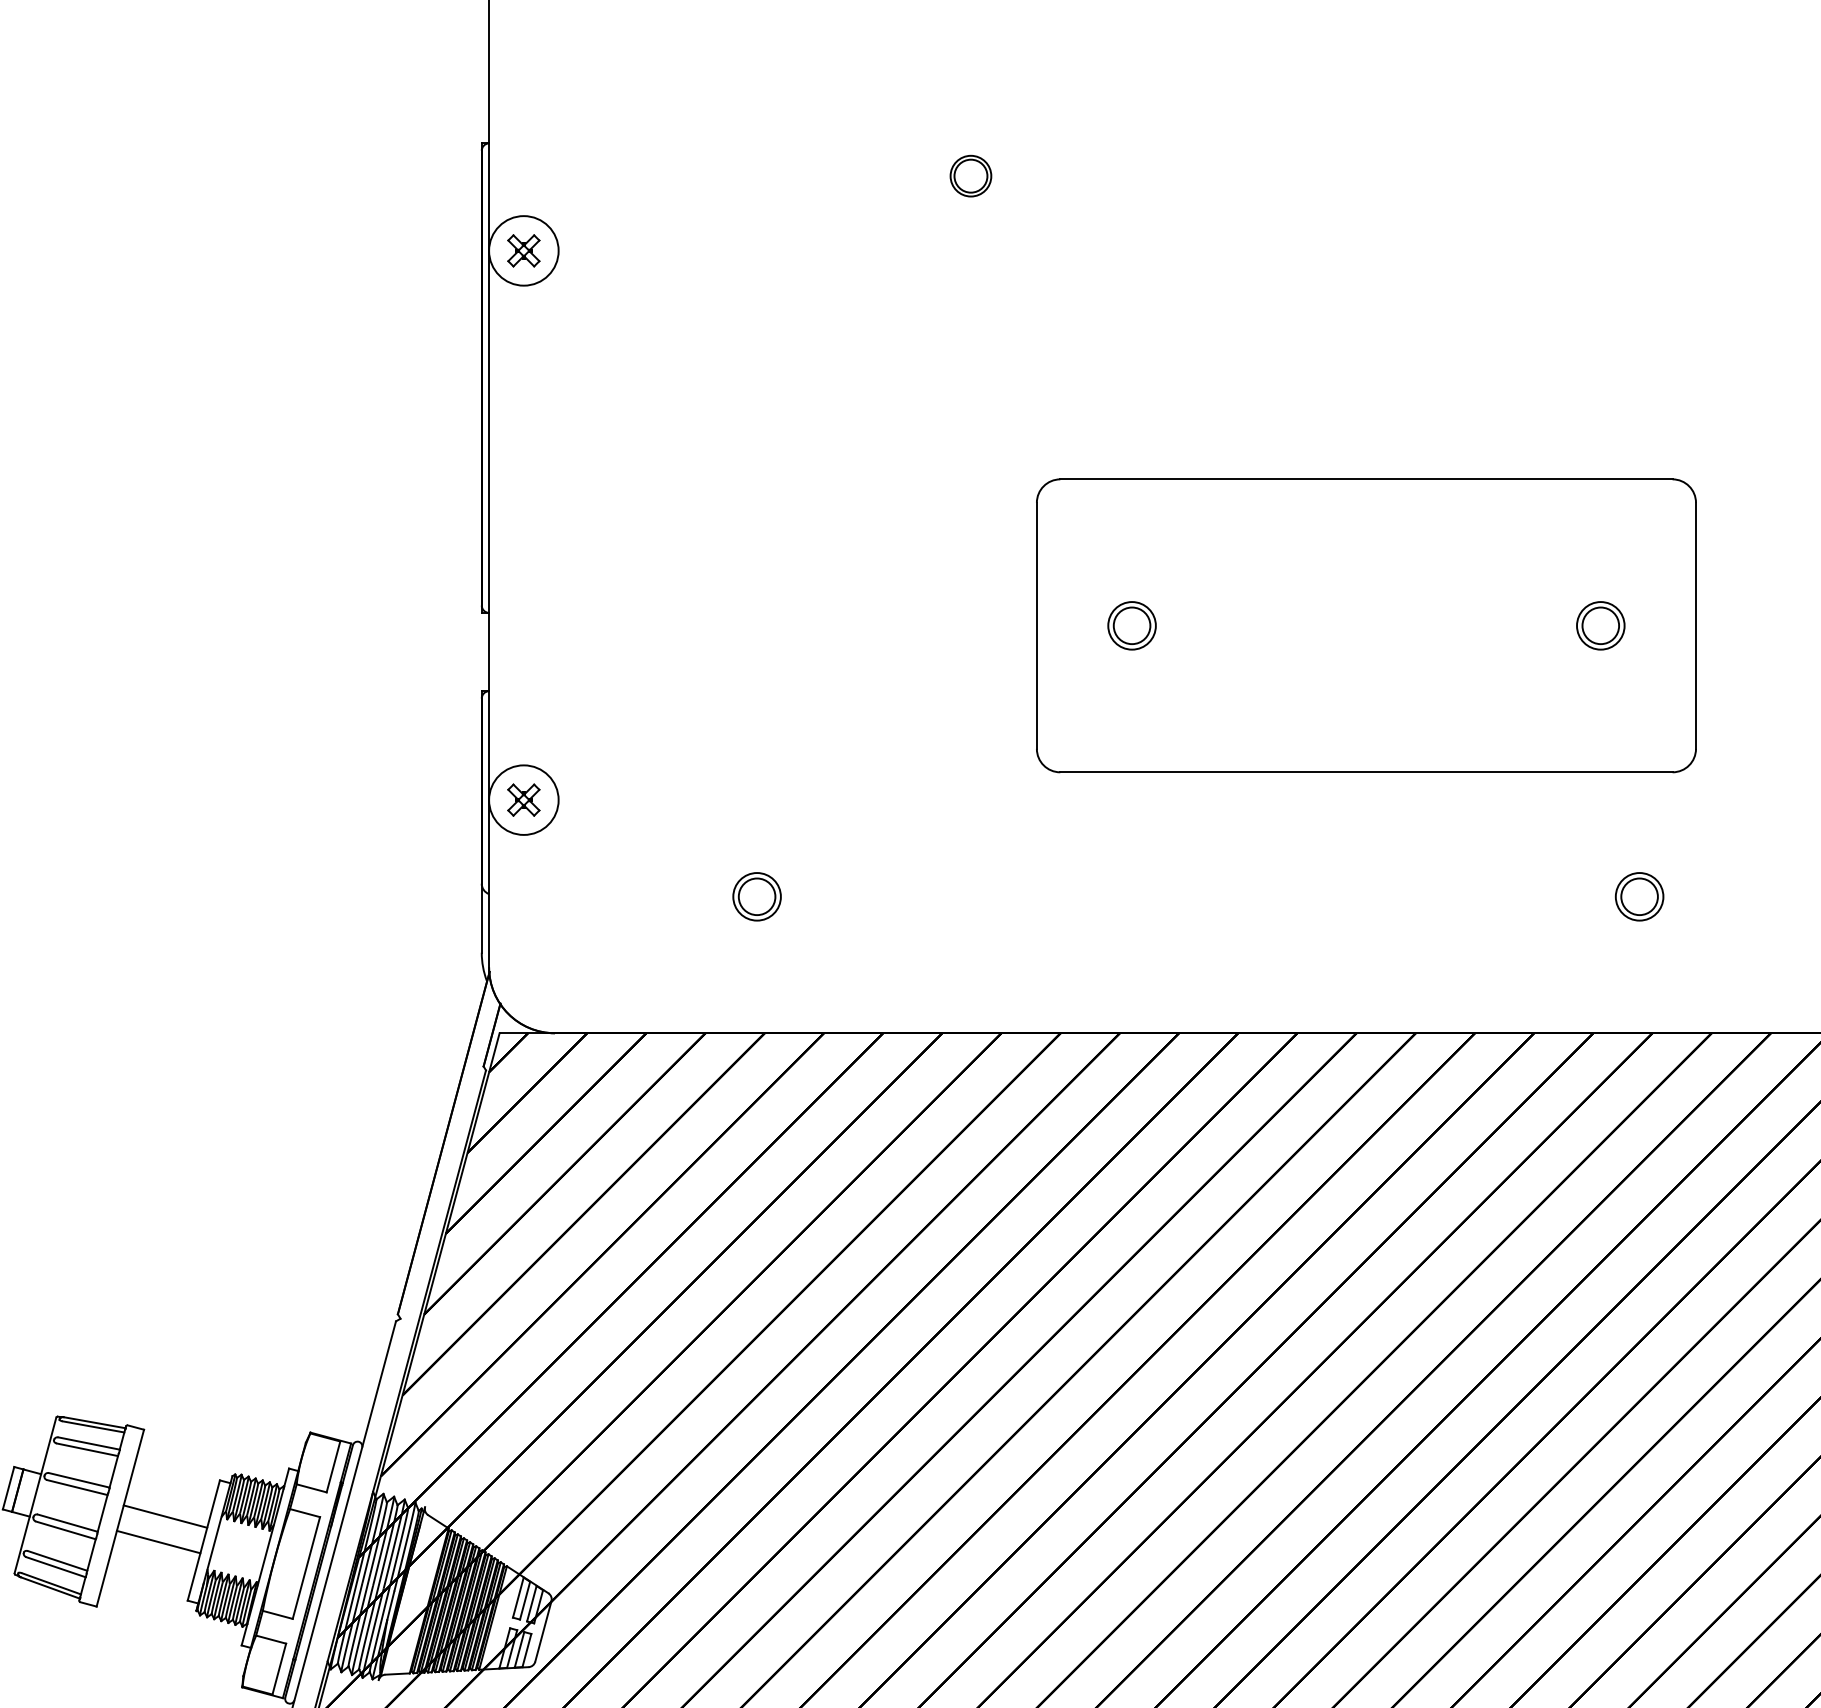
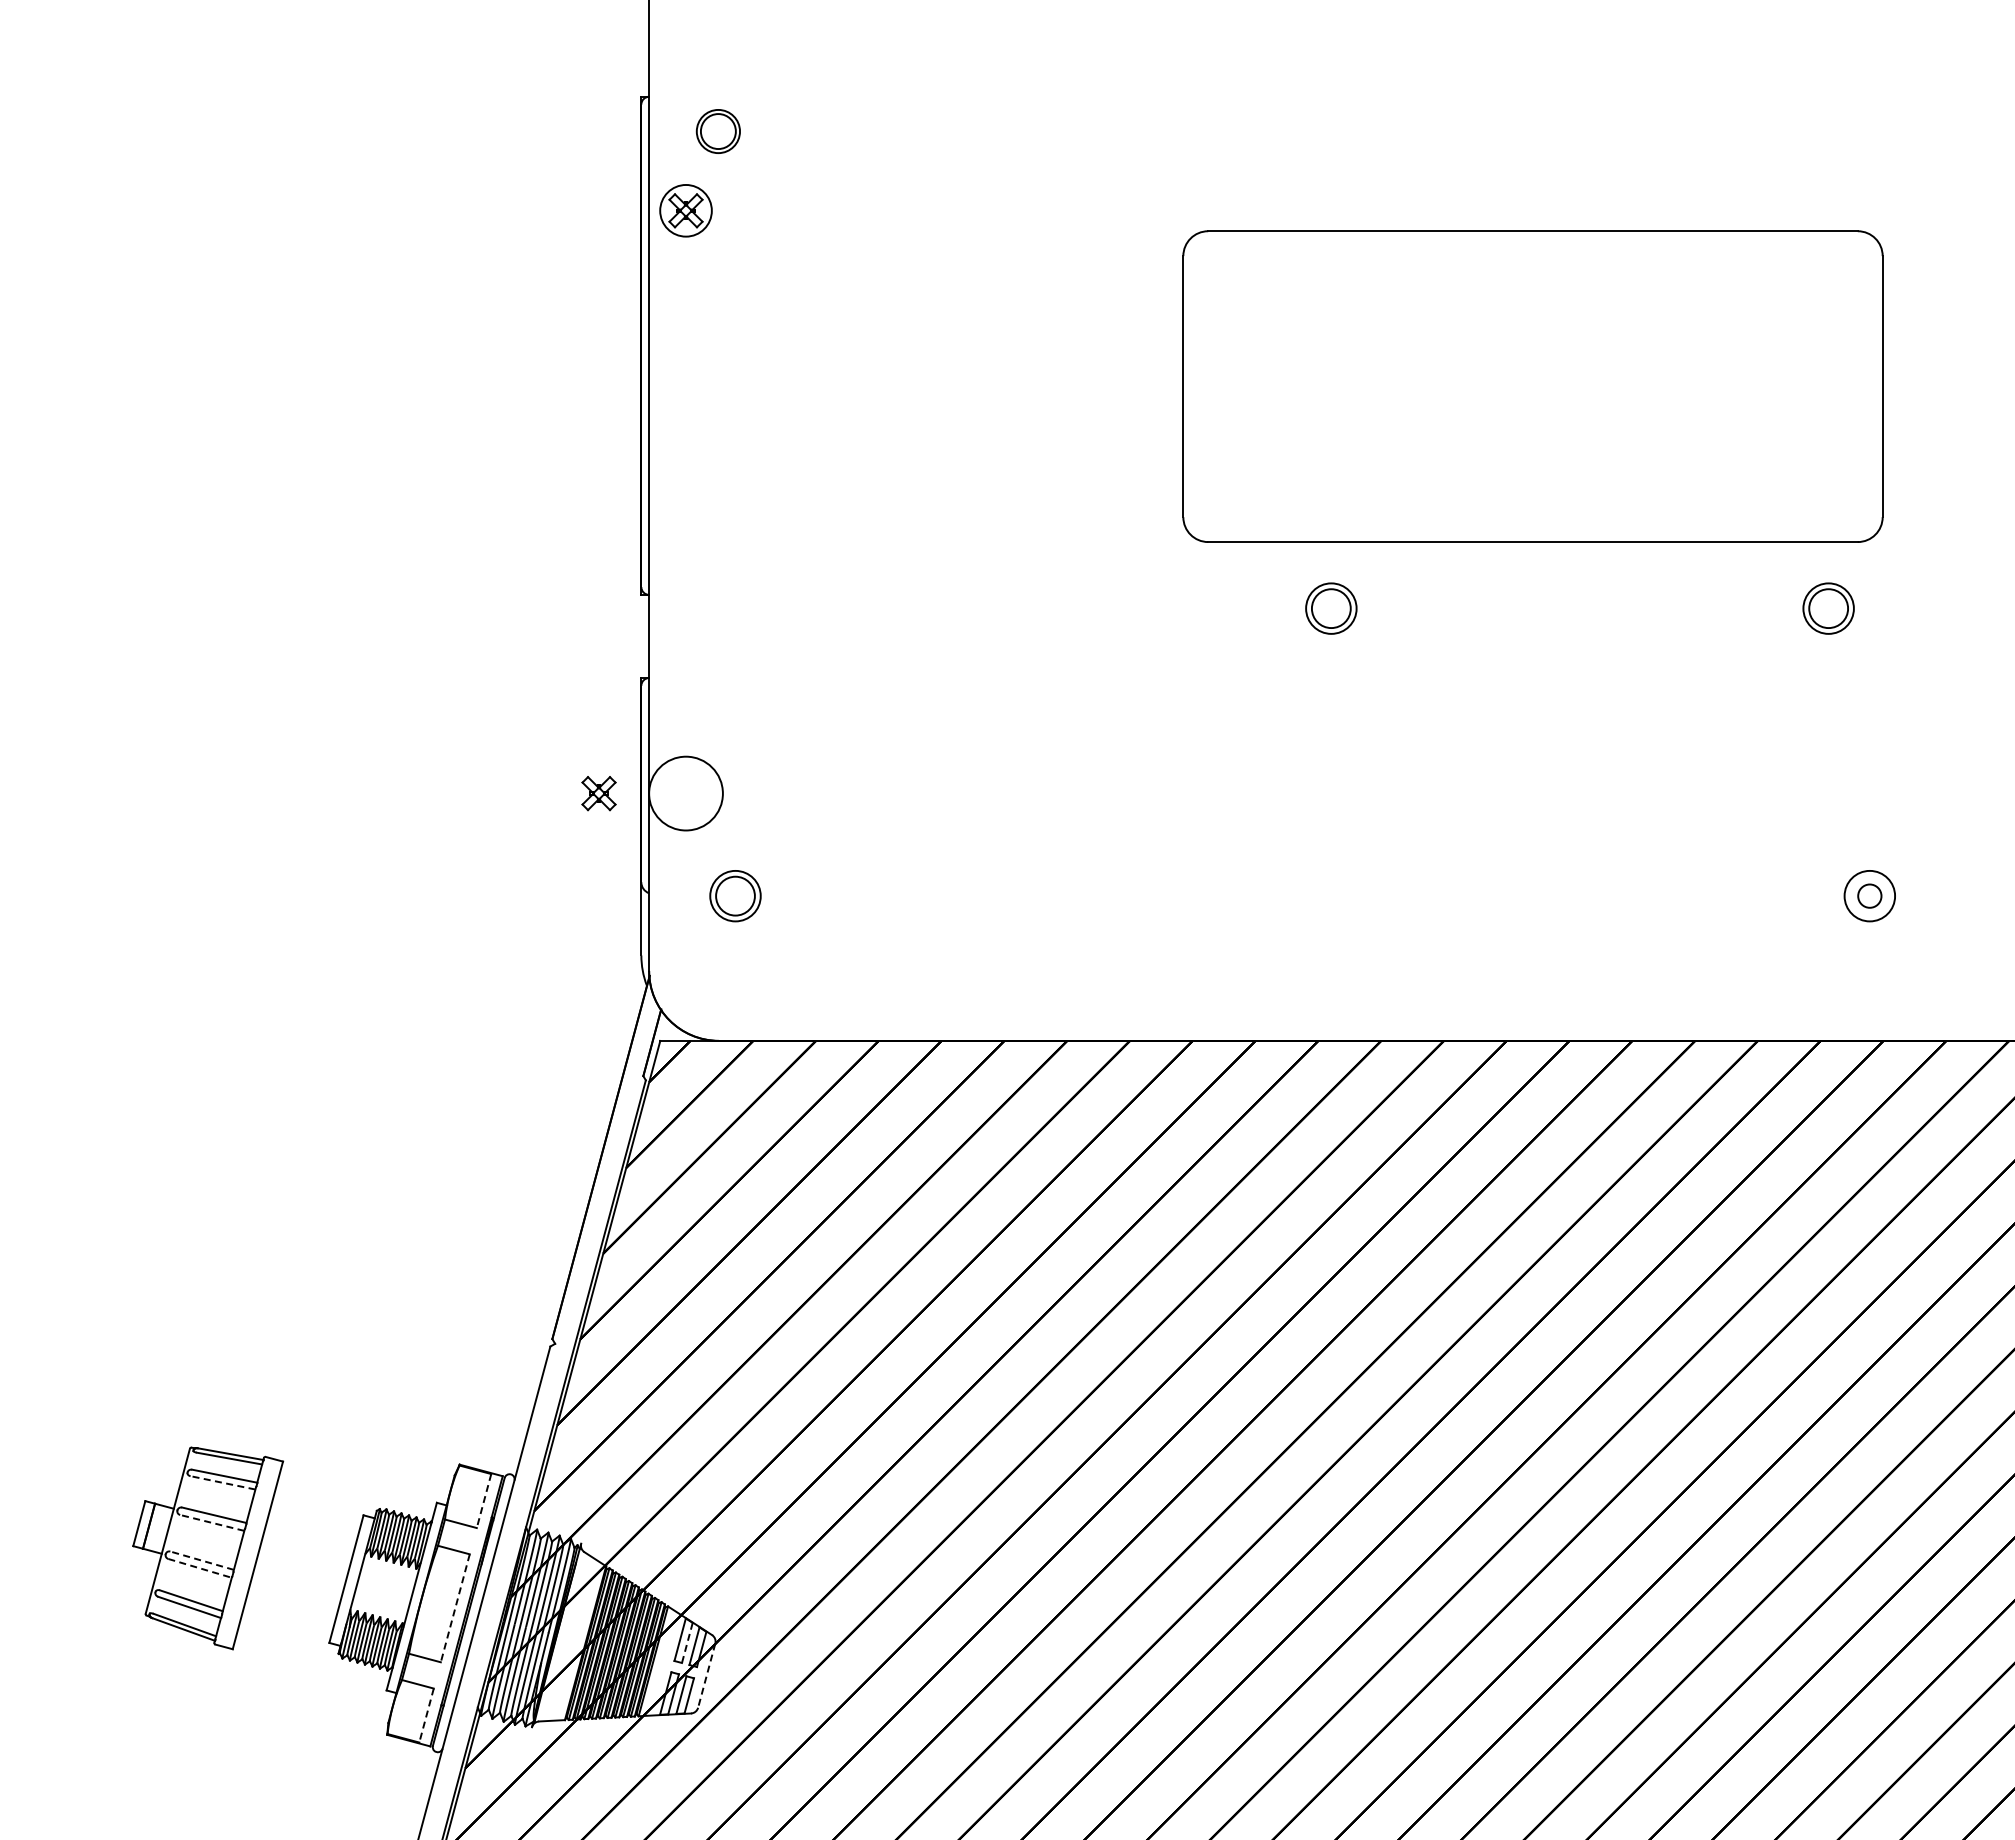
part: (970, 176) -> (717, 131), moved
circle: (523, 250) -> (685, 210), size x0.7
part: (1365, 625) -> (1532, 386), moved
part: (523, 800) -> (598, 793), moved
circle: (1639, 896) -> (1869, 895), size x0.6
part: (757, 897) -> (735, 896), moved
line: (86, 1449) -> (222, 1482), solid -> dashed
line: (333, 1467) -> (484, 1501), solid -> dashed
line: (76, 1487) -> (211, 1522), solid -> dashed
line: (165, 1516) -> (305, 1553), removed
line: (67, 1522) -> (201, 1560), solid -> dashed
line: (66, 1530) -> (200, 1568), solid -> dashed
line: (158, 1541) -> (298, 1580), removed
line: (306, 1568) -> (455, 1608), solid -> dashed
line: (525, 1600) -> (687, 1642), solid -> dashed
line: (543, 1632) -> (706, 1676), solid -> dashed
line: (279, 1669) -> (426, 1715), solid -> dashed

